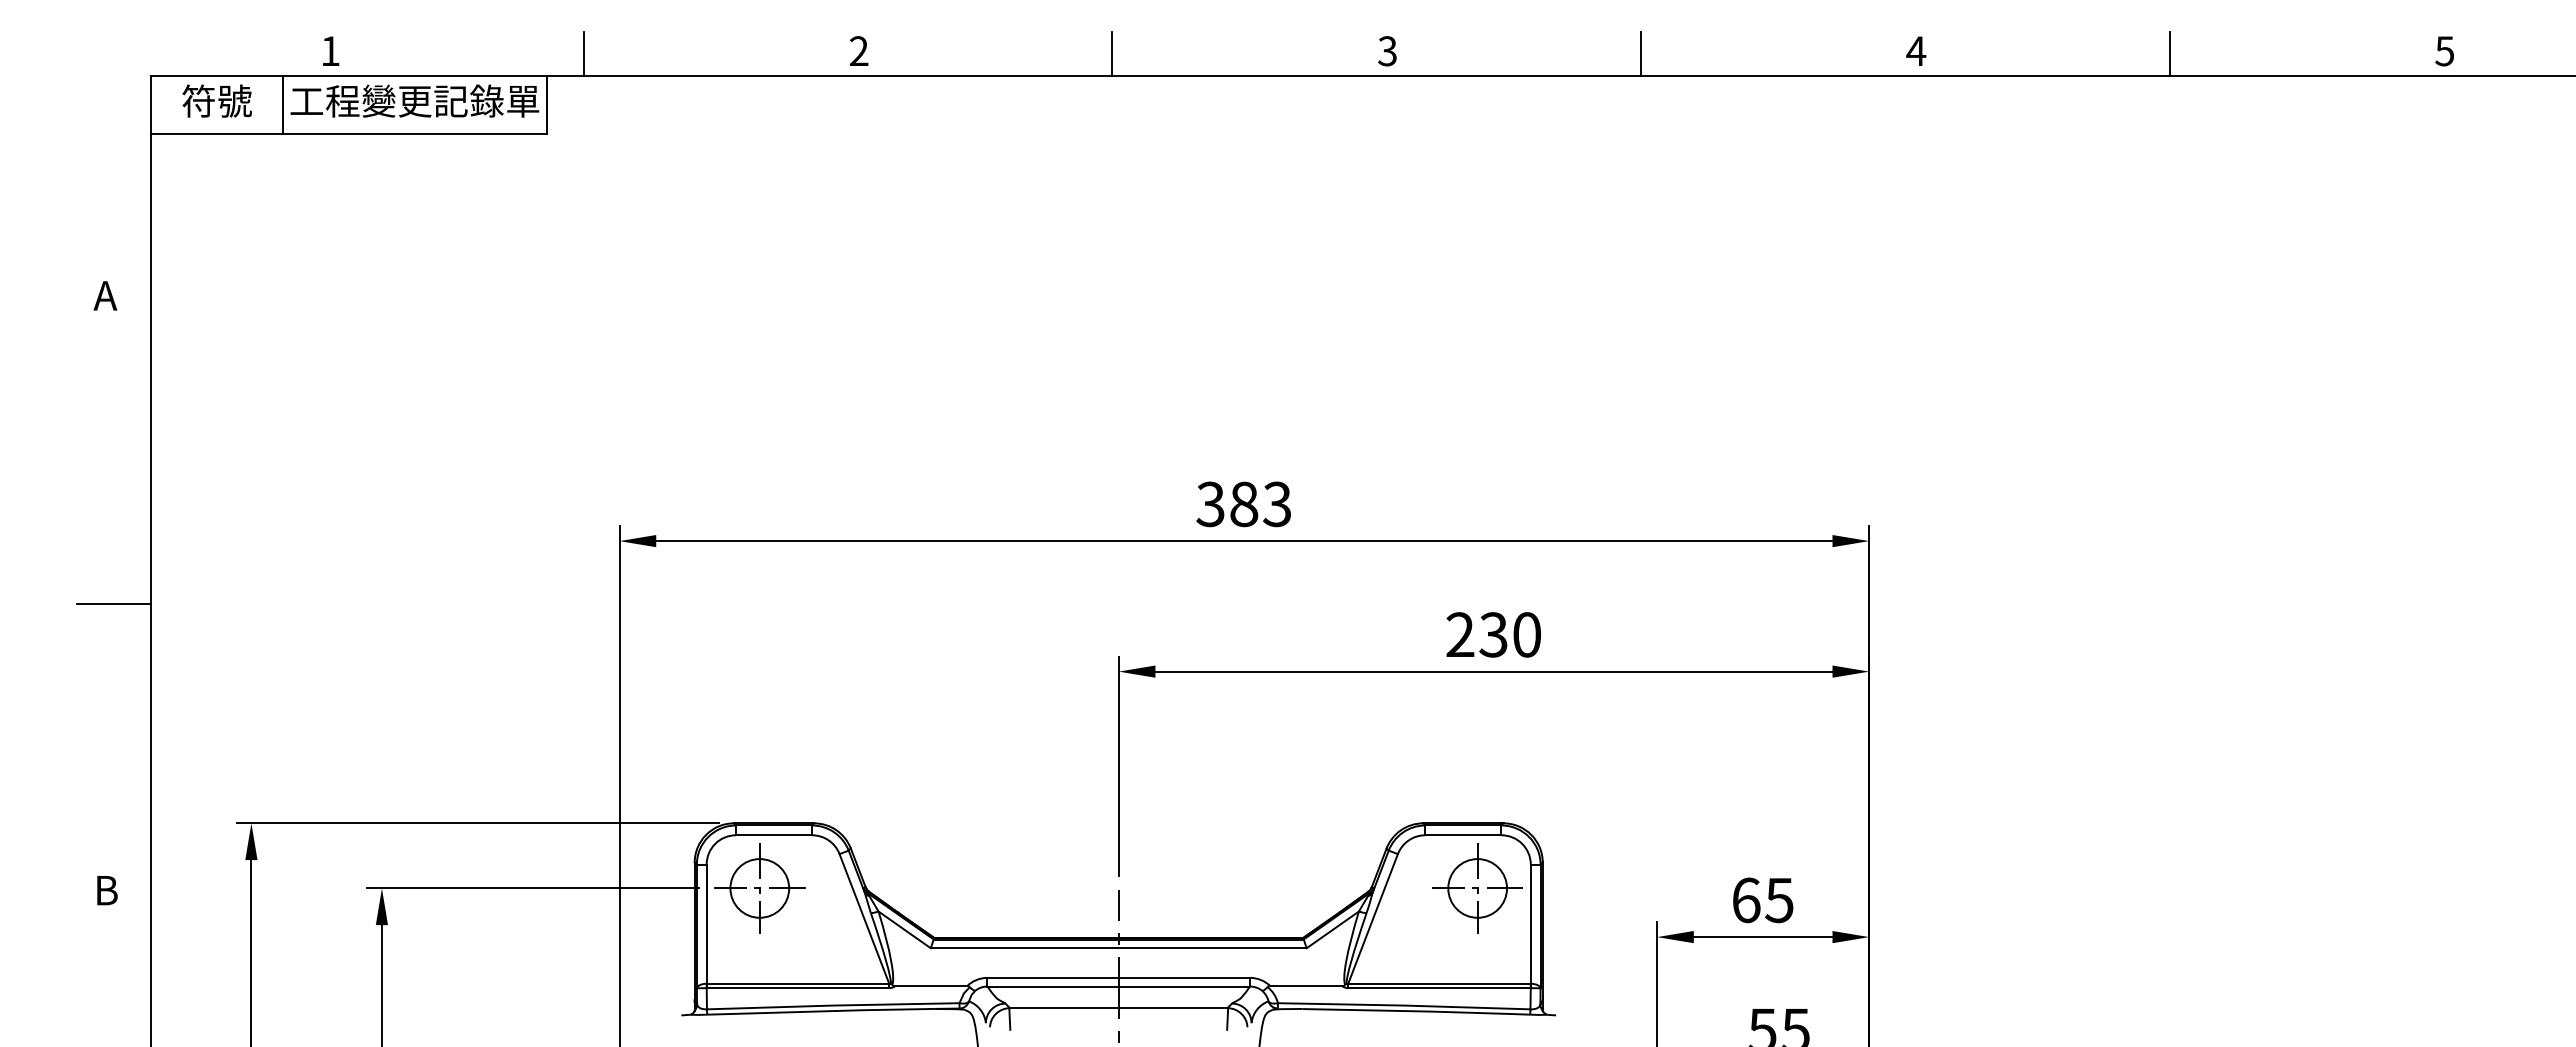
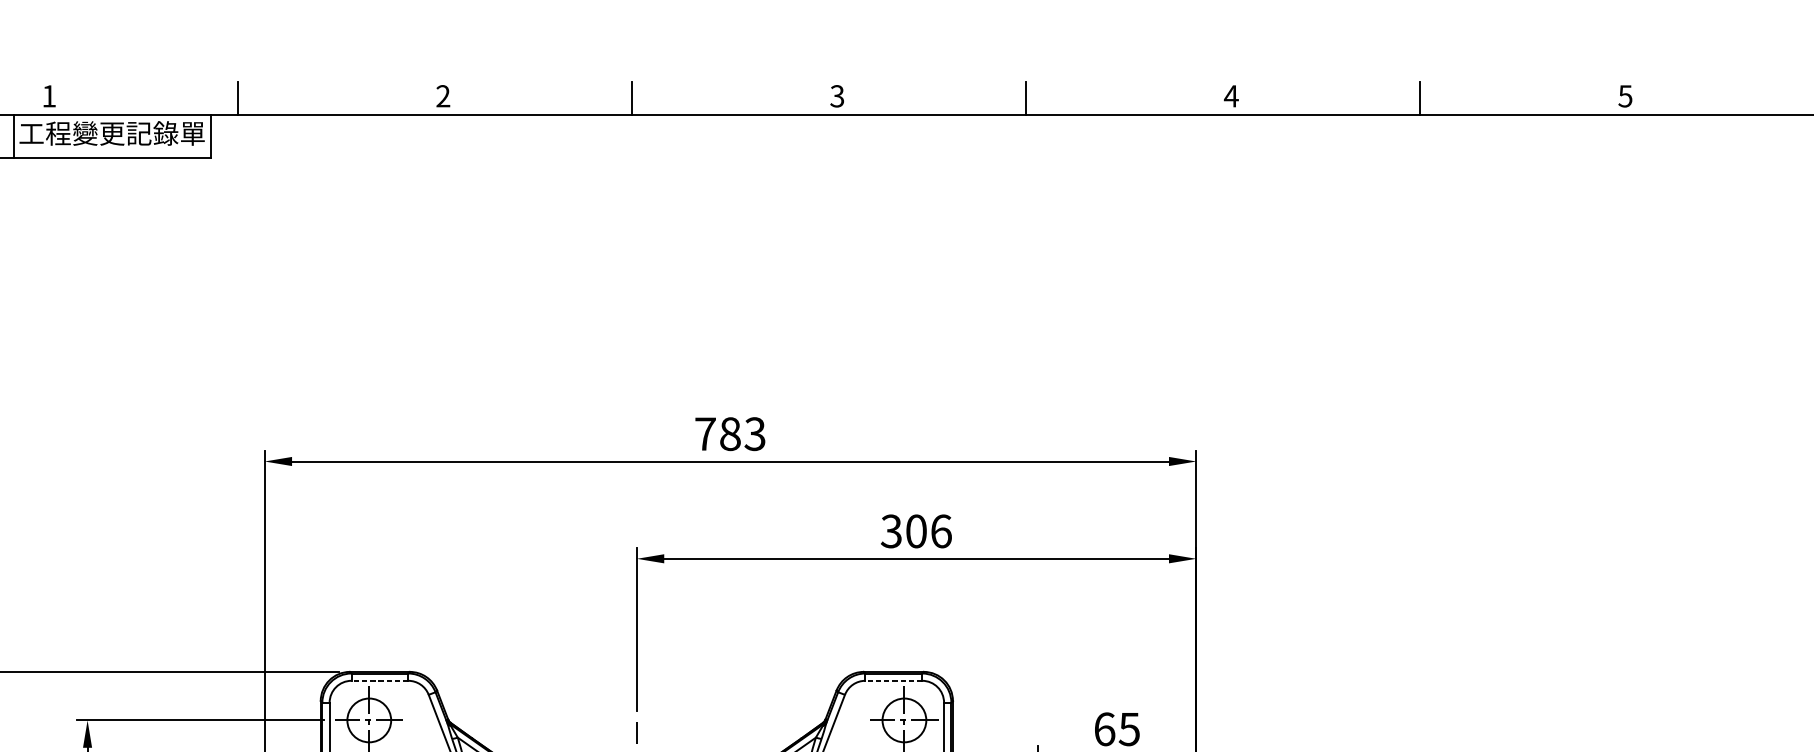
text: (1210, 504) -> (705, 434), 383 -> 783
text: (1493, 634) -> (916, 531), 230 -> 306
line: (773, 835) -> (379, 680), solid -> dashed
line: (1462, 835) -> (893, 680), solid -> dashed

